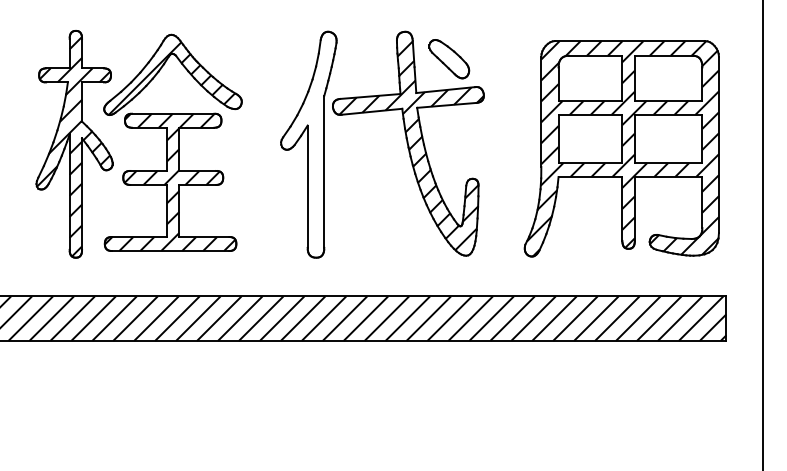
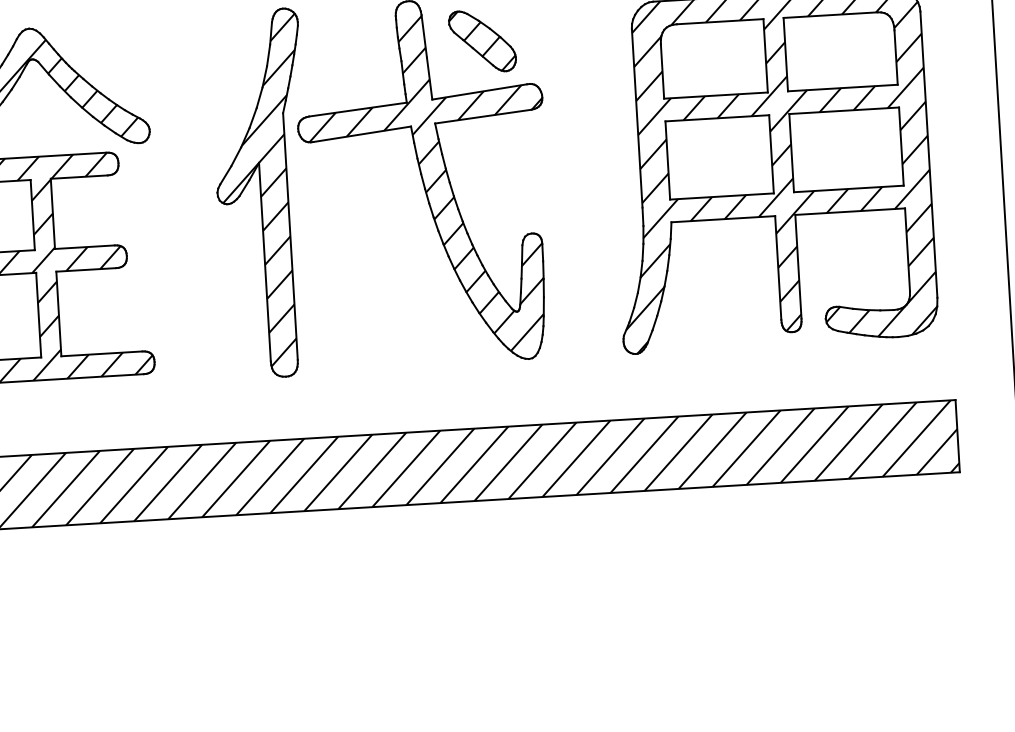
hatch: (448, 58) -> (481, 40), added
hatch: (309, 142) -> (263, 190), added

